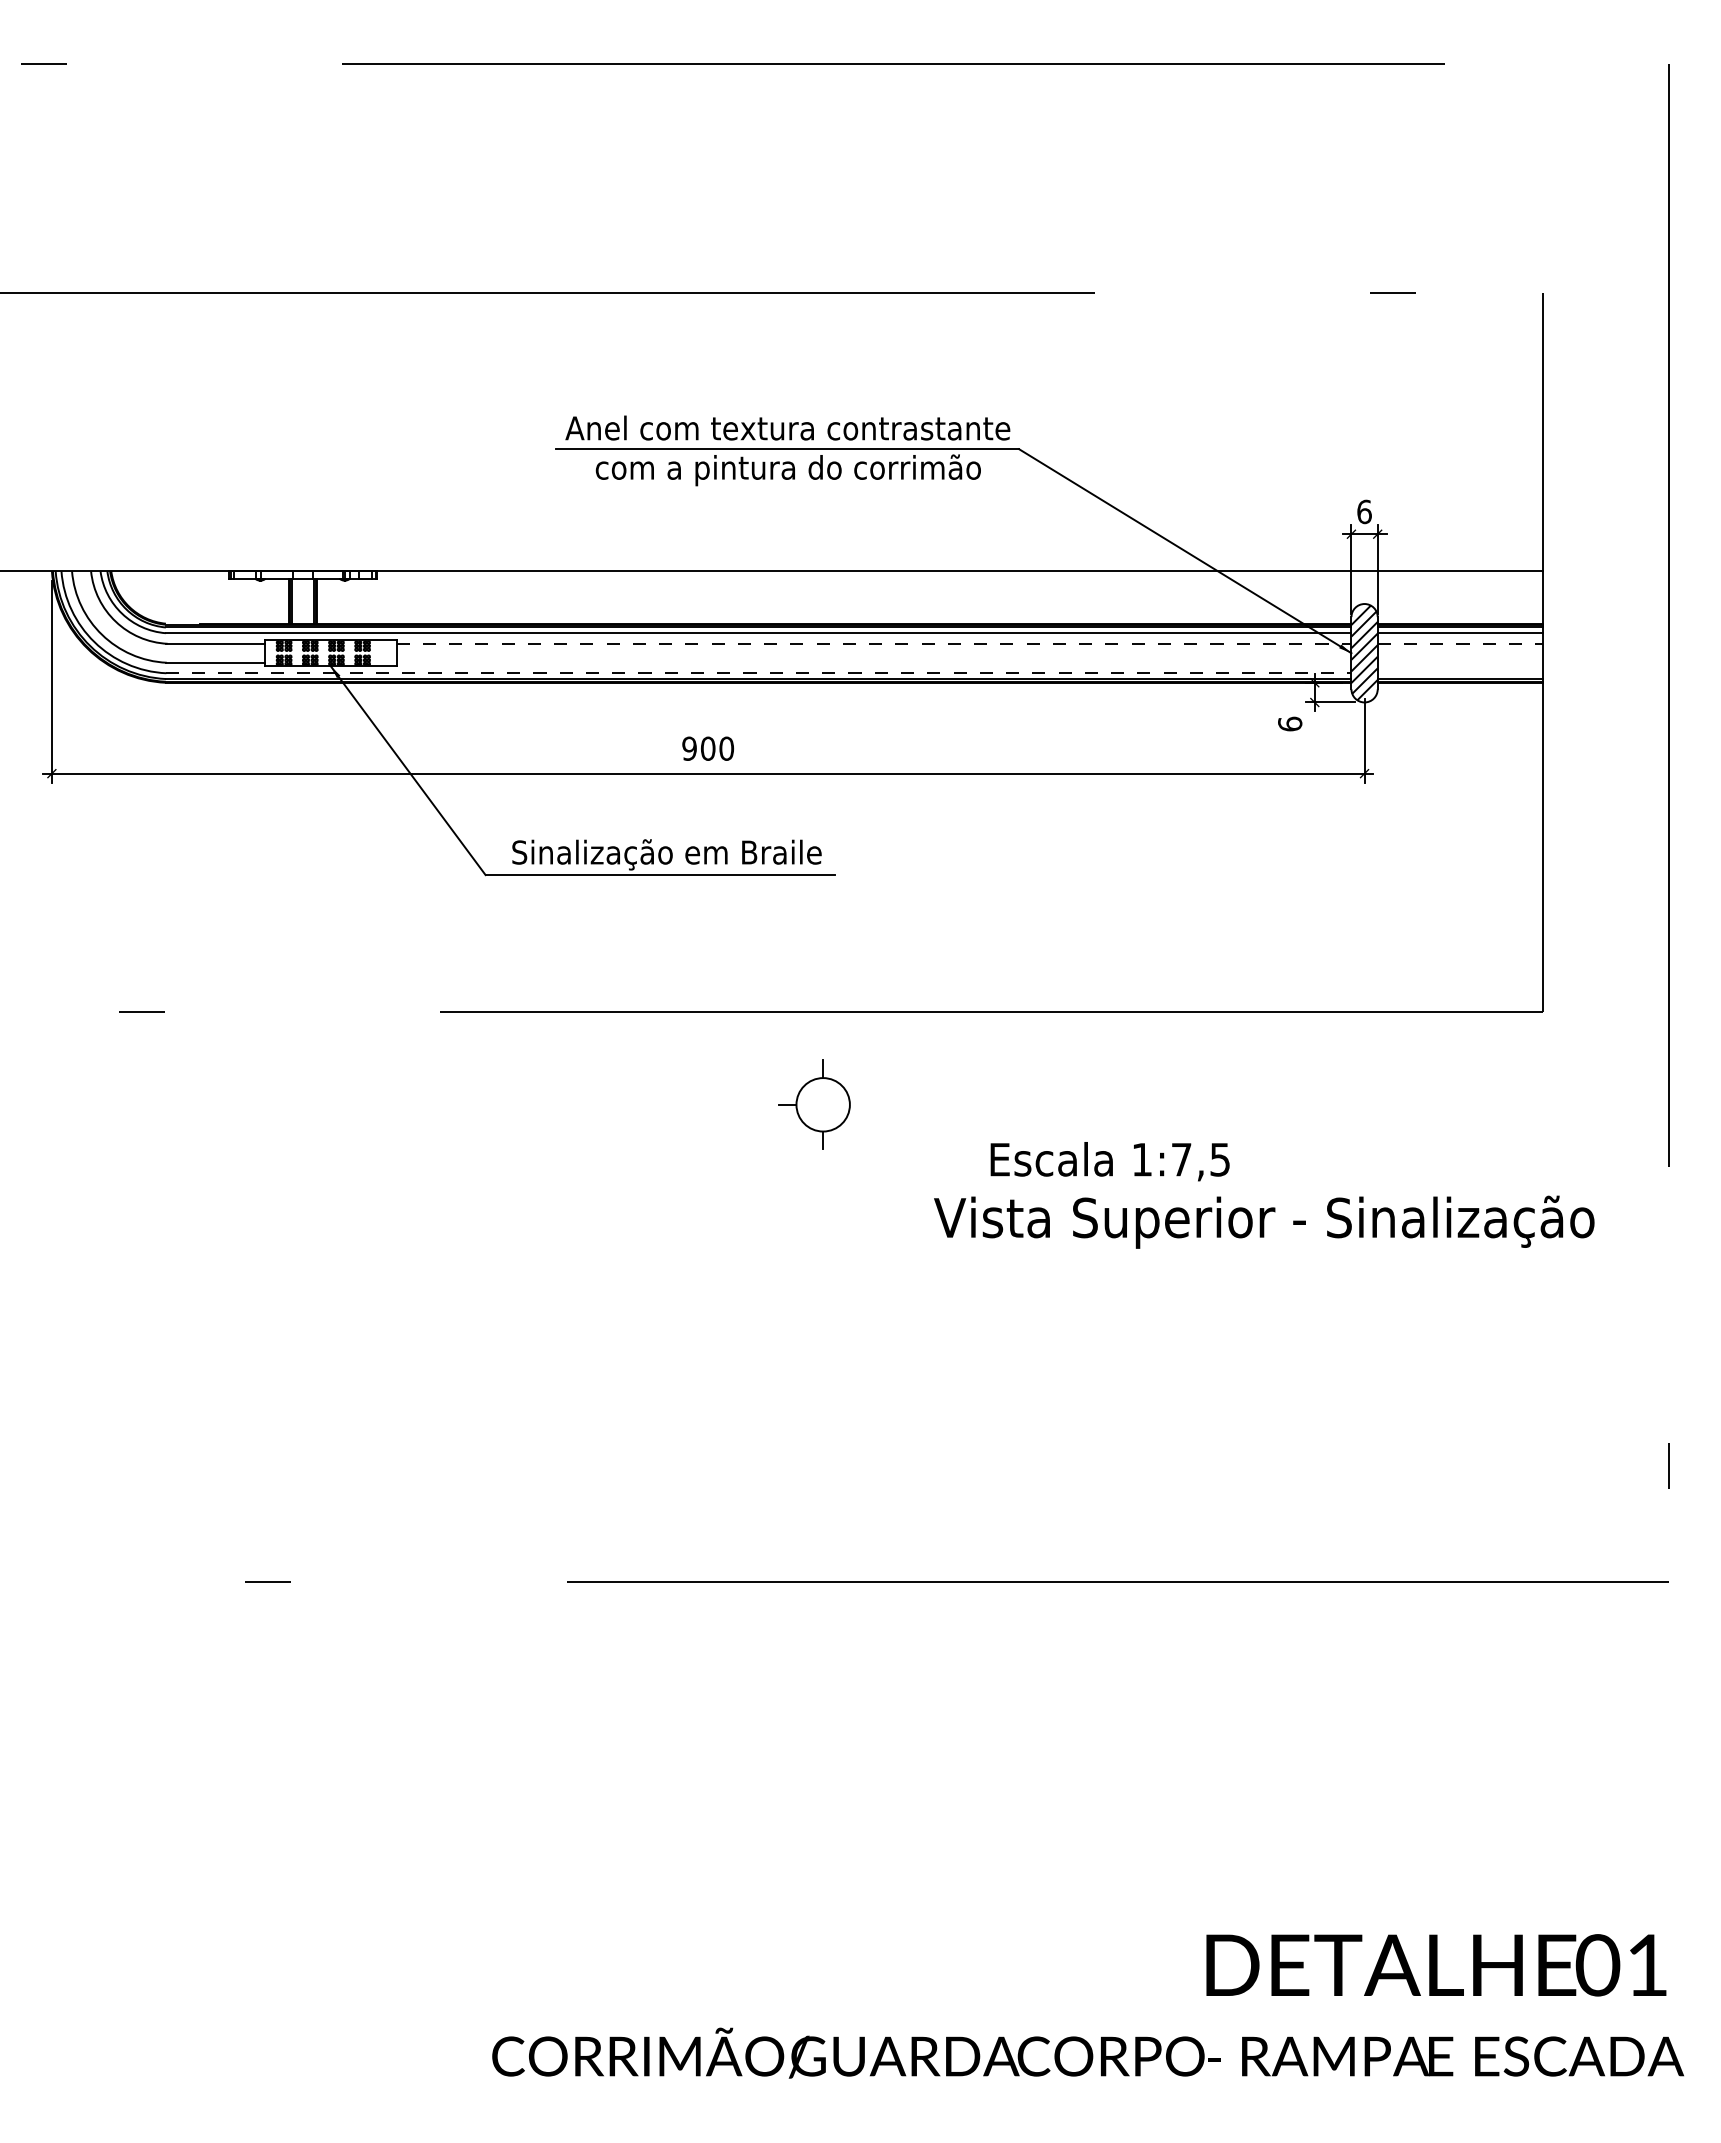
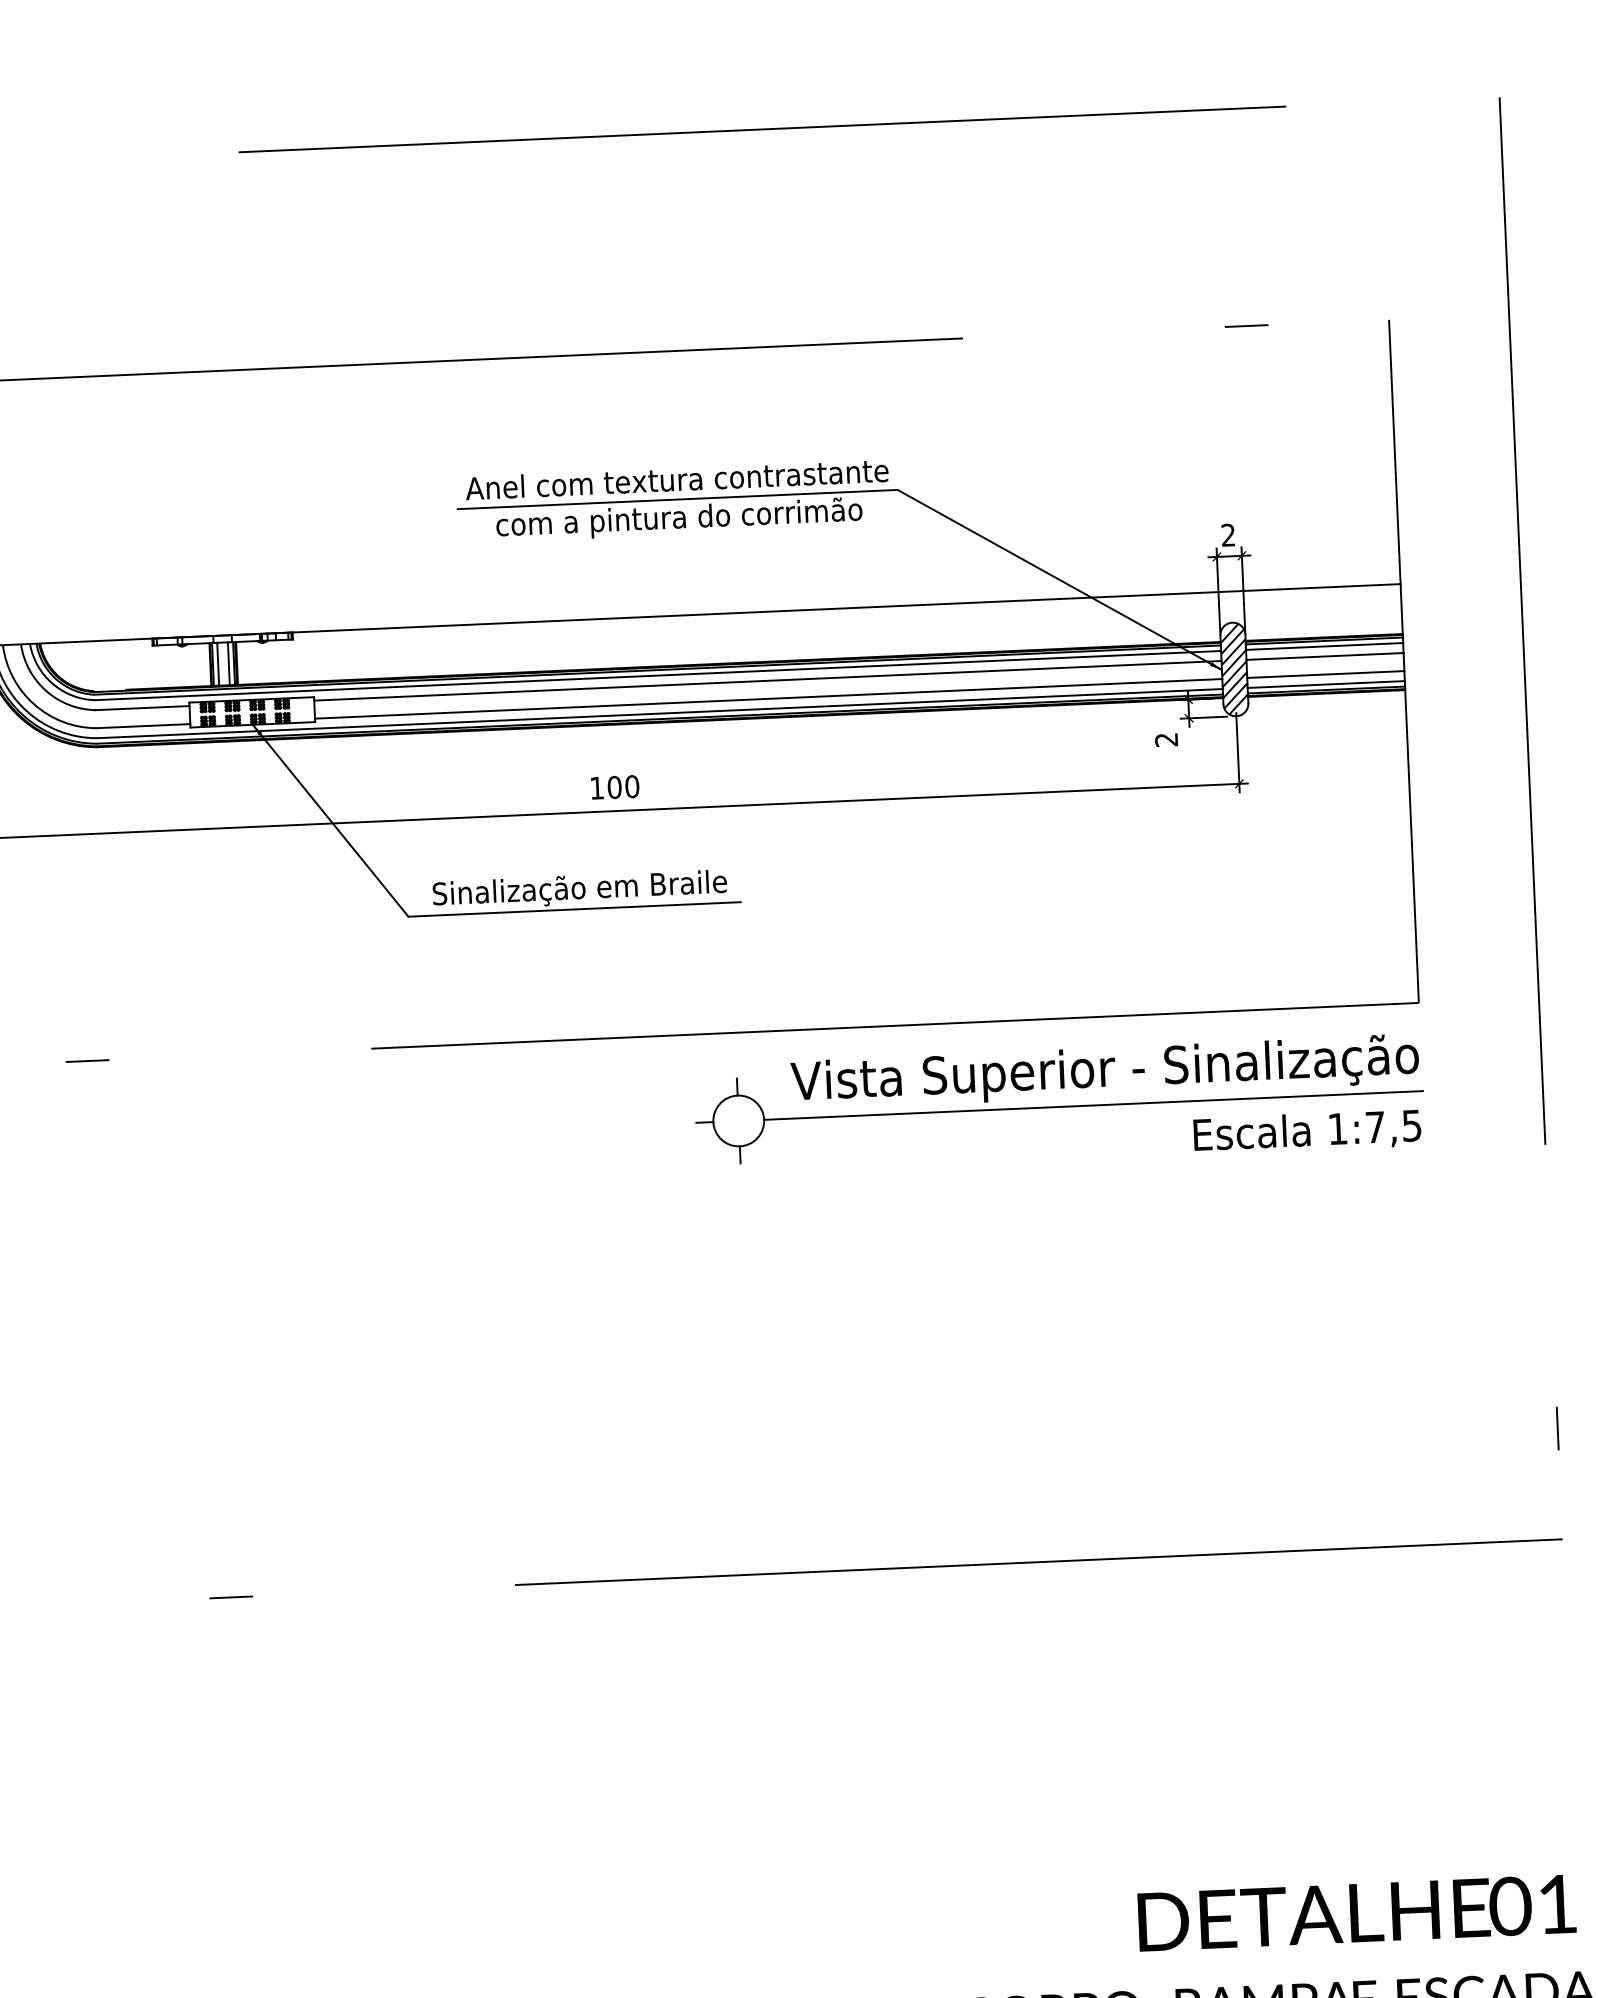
text: (1364, 511) -> (1228, 534), 6 -> 2
line: (297, 600) -> (218, 663), added
line: (308, 600) -> (228, 663), added
line: (874, 643) -> (768, 680), dashed -> solid
line: (1460, 643) -> (1325, 656), dashed -> solid
line: (873, 662) -> (768, 698), added
line: (1460, 662) -> (1325, 674), added
line: (758, 673) -> (659, 713), dashed -> solid
line: (1460, 673) -> (1326, 684), added
text: (1290, 723) -> (1166, 739), 6 -> 2
text: (689, 748) -> (596, 787), 900 -> 100
line: (1196, 1104) -> (1093, 1105), added
text: (1109, 1161) -> (1306, 1132), moved
text: (1264, 1221) -> (1105, 1071), moved

